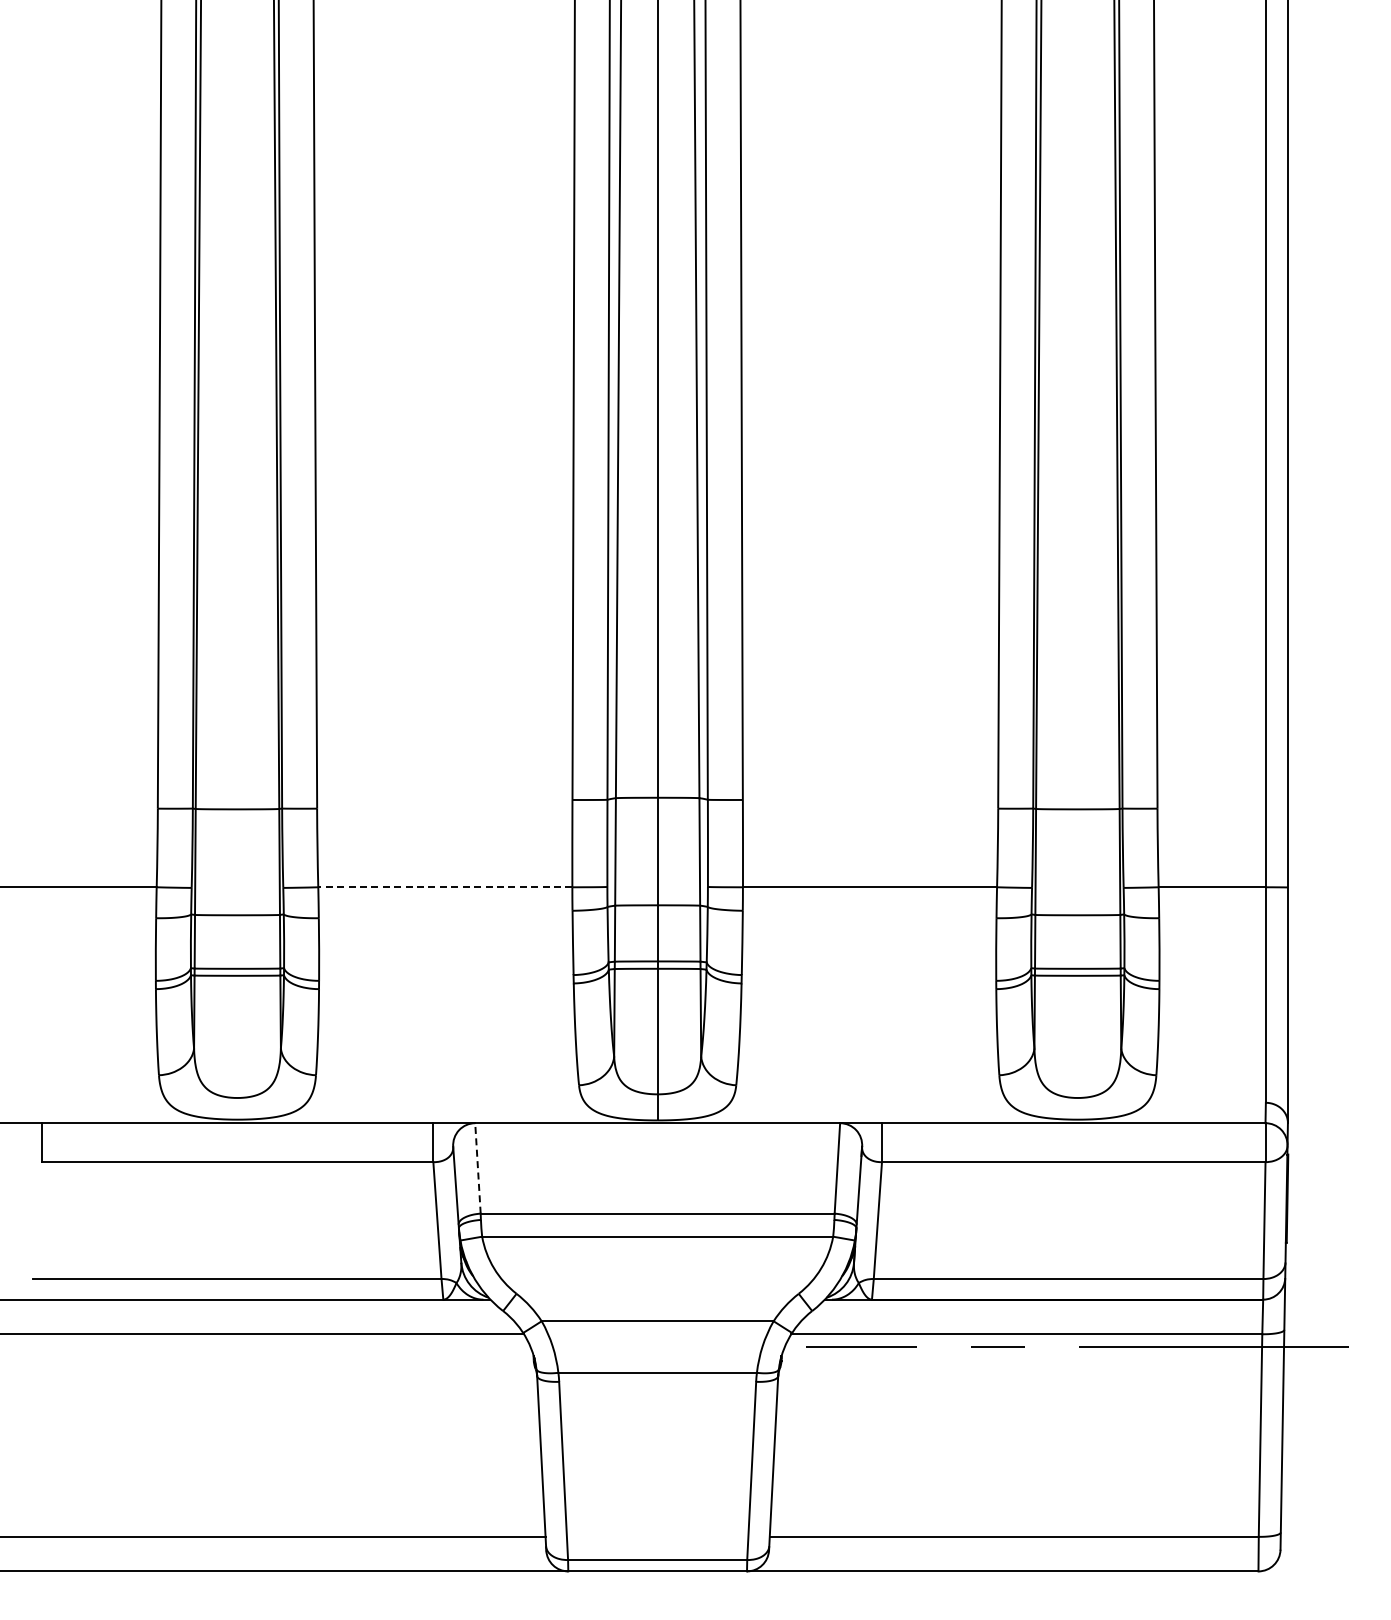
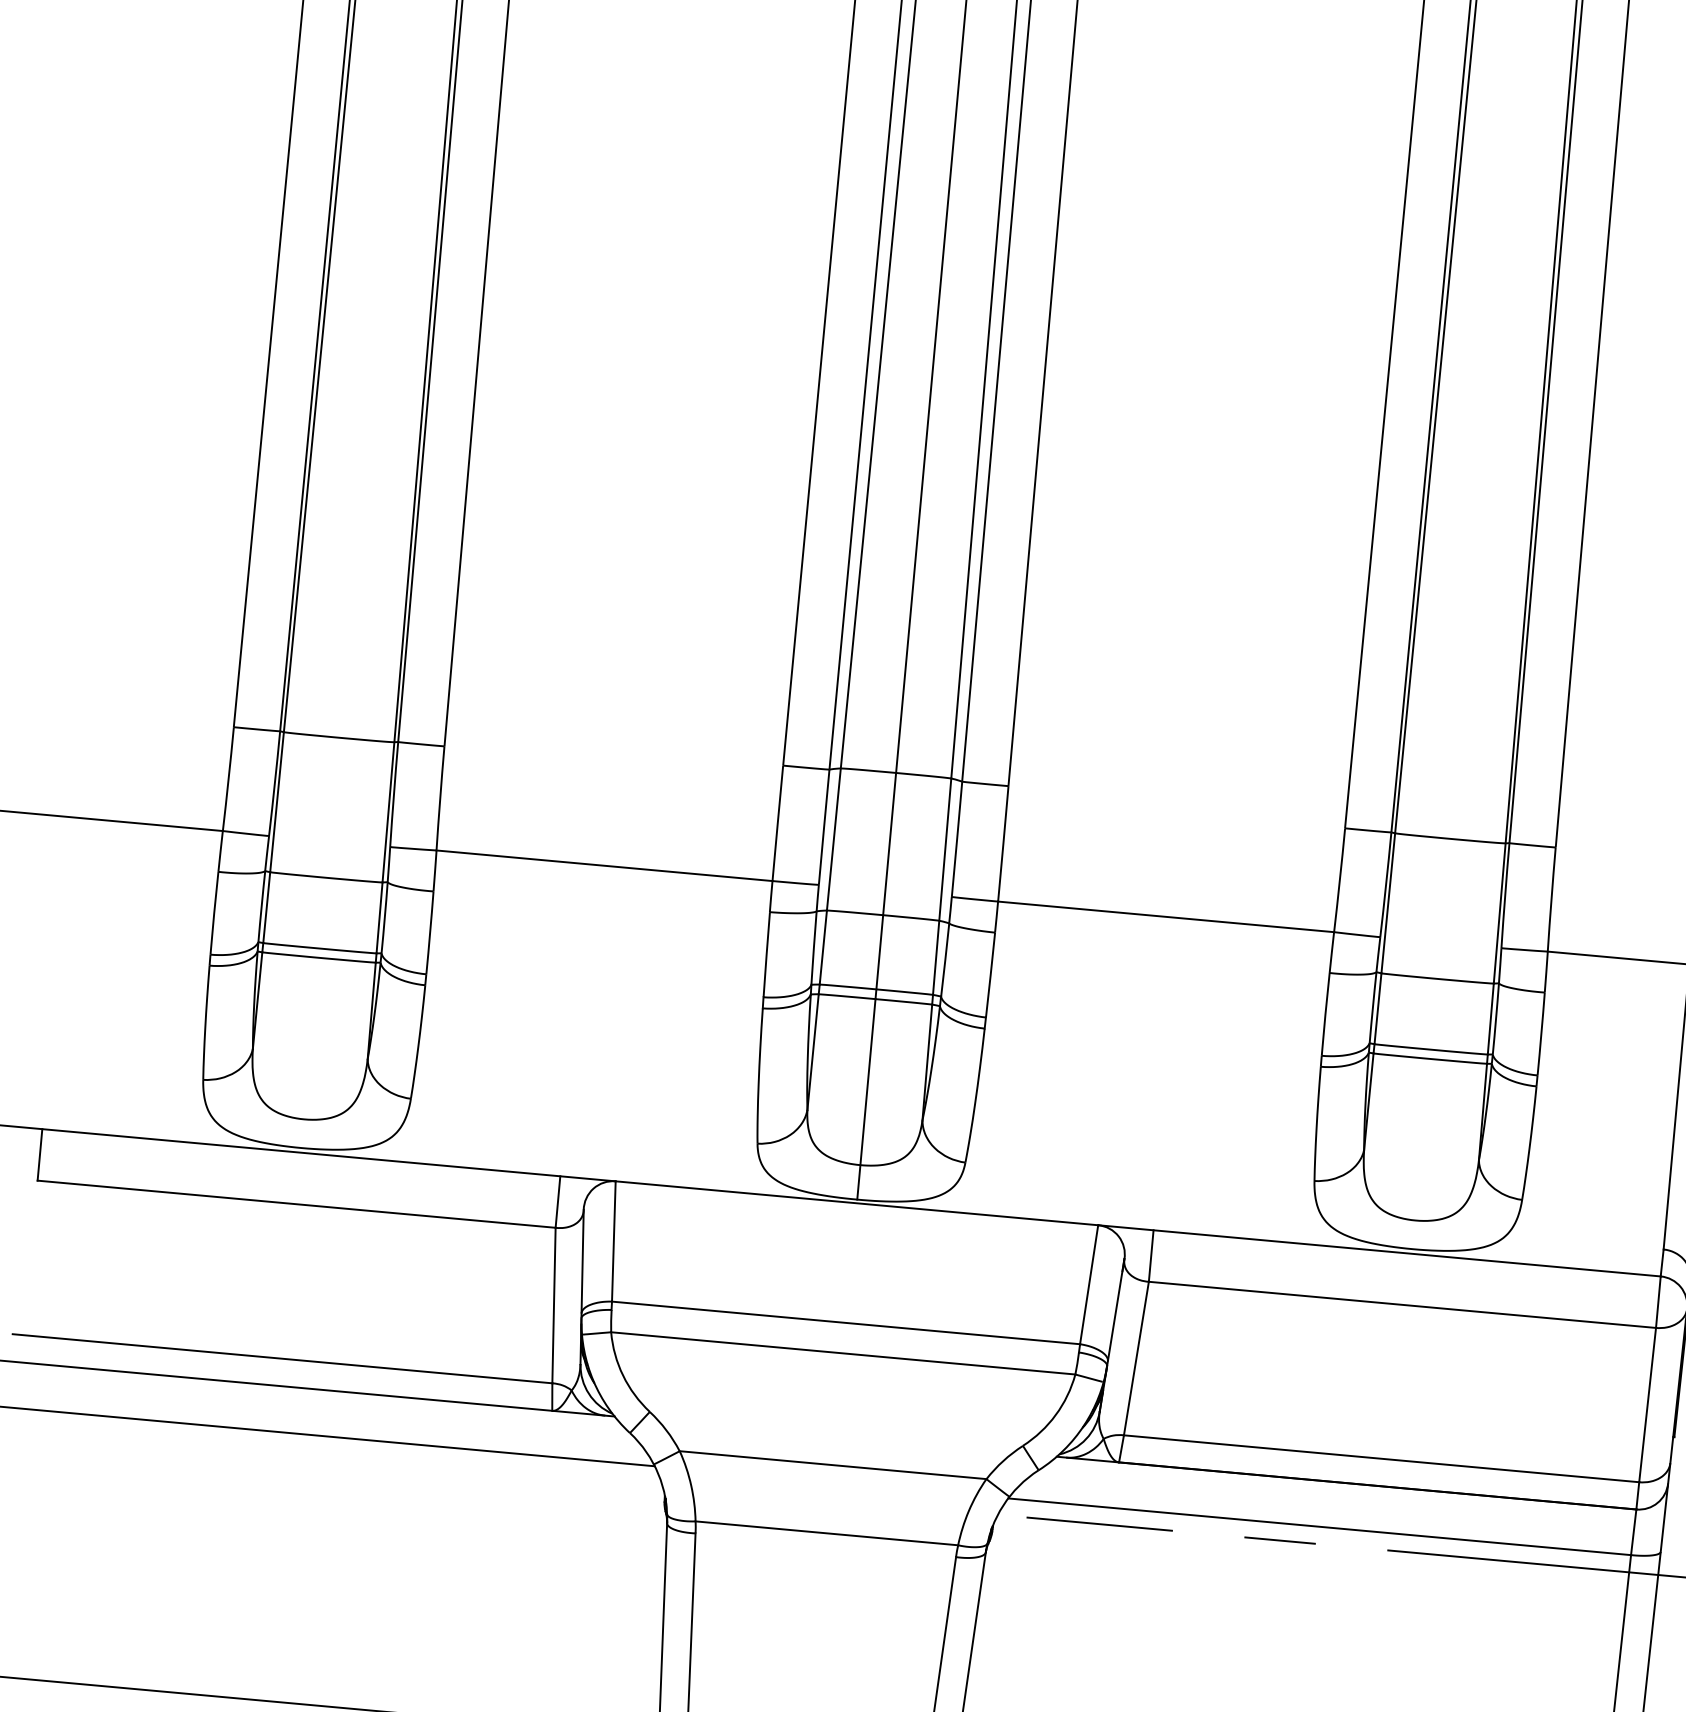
line: (444, 887) -> (603, 865), dashed -> solid
line: (477, 1167) -> (613, 1240), dashed -> solid

